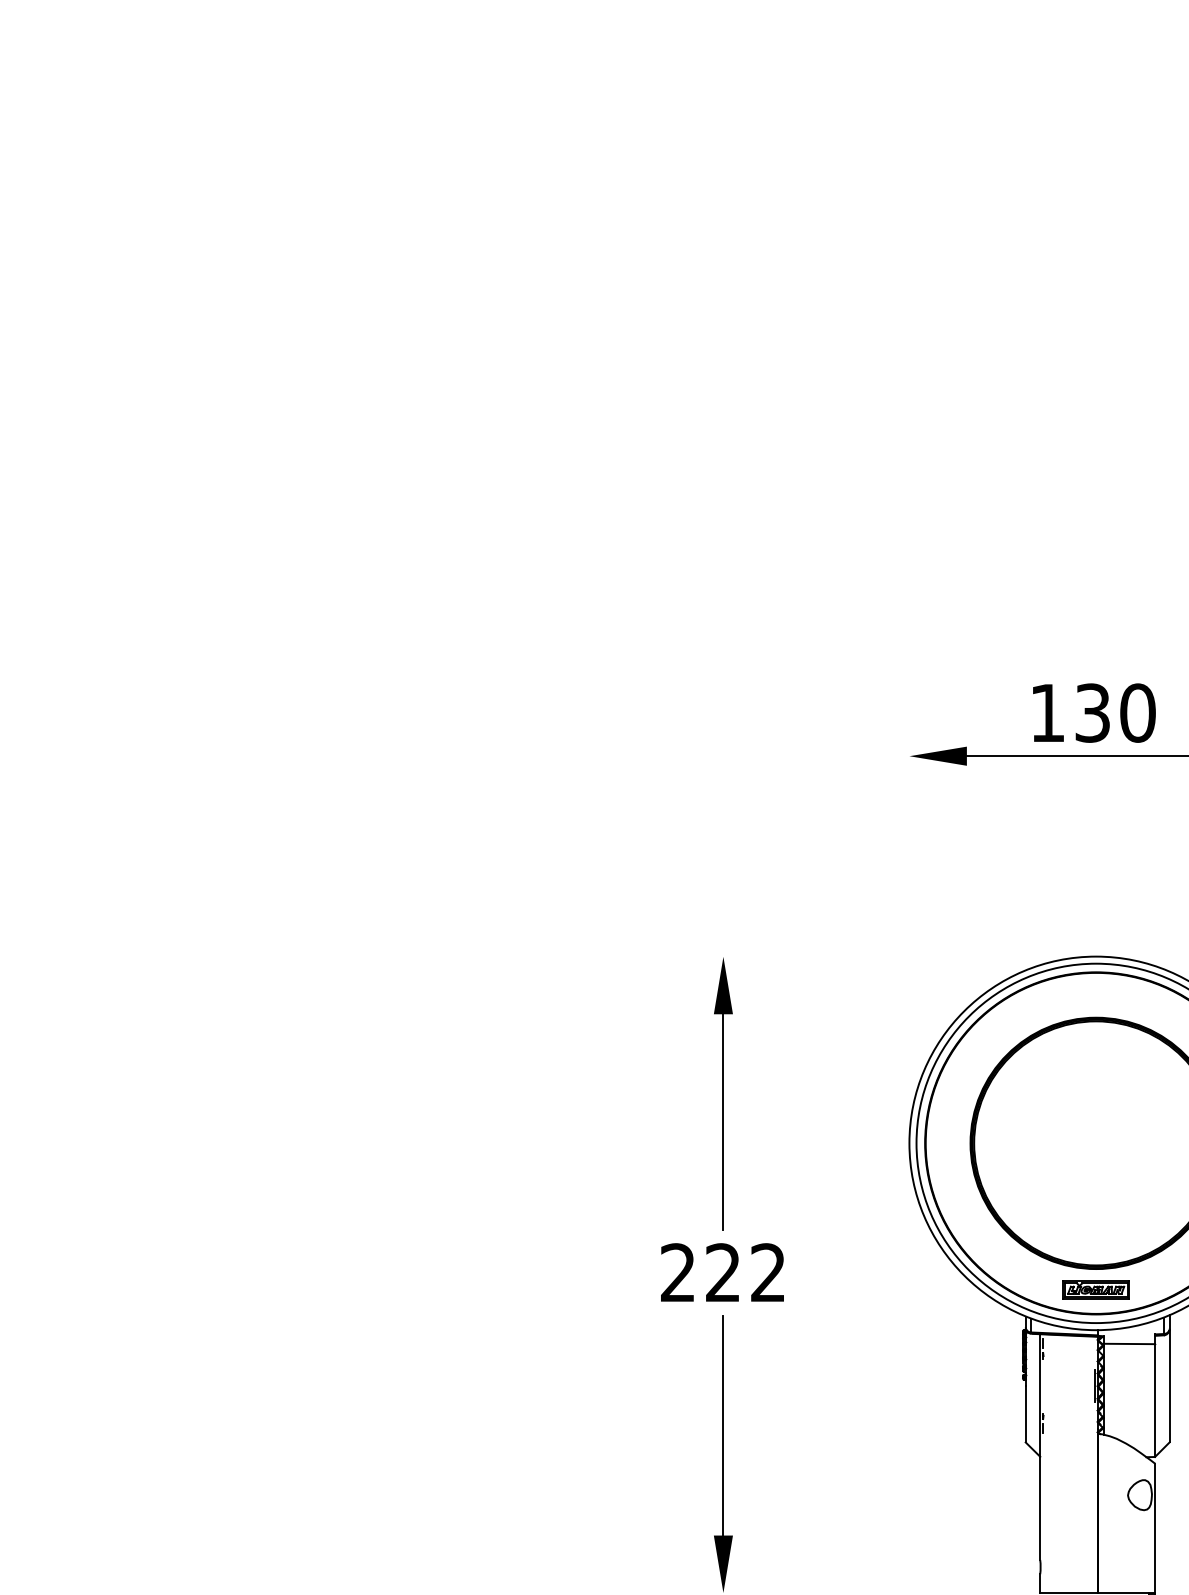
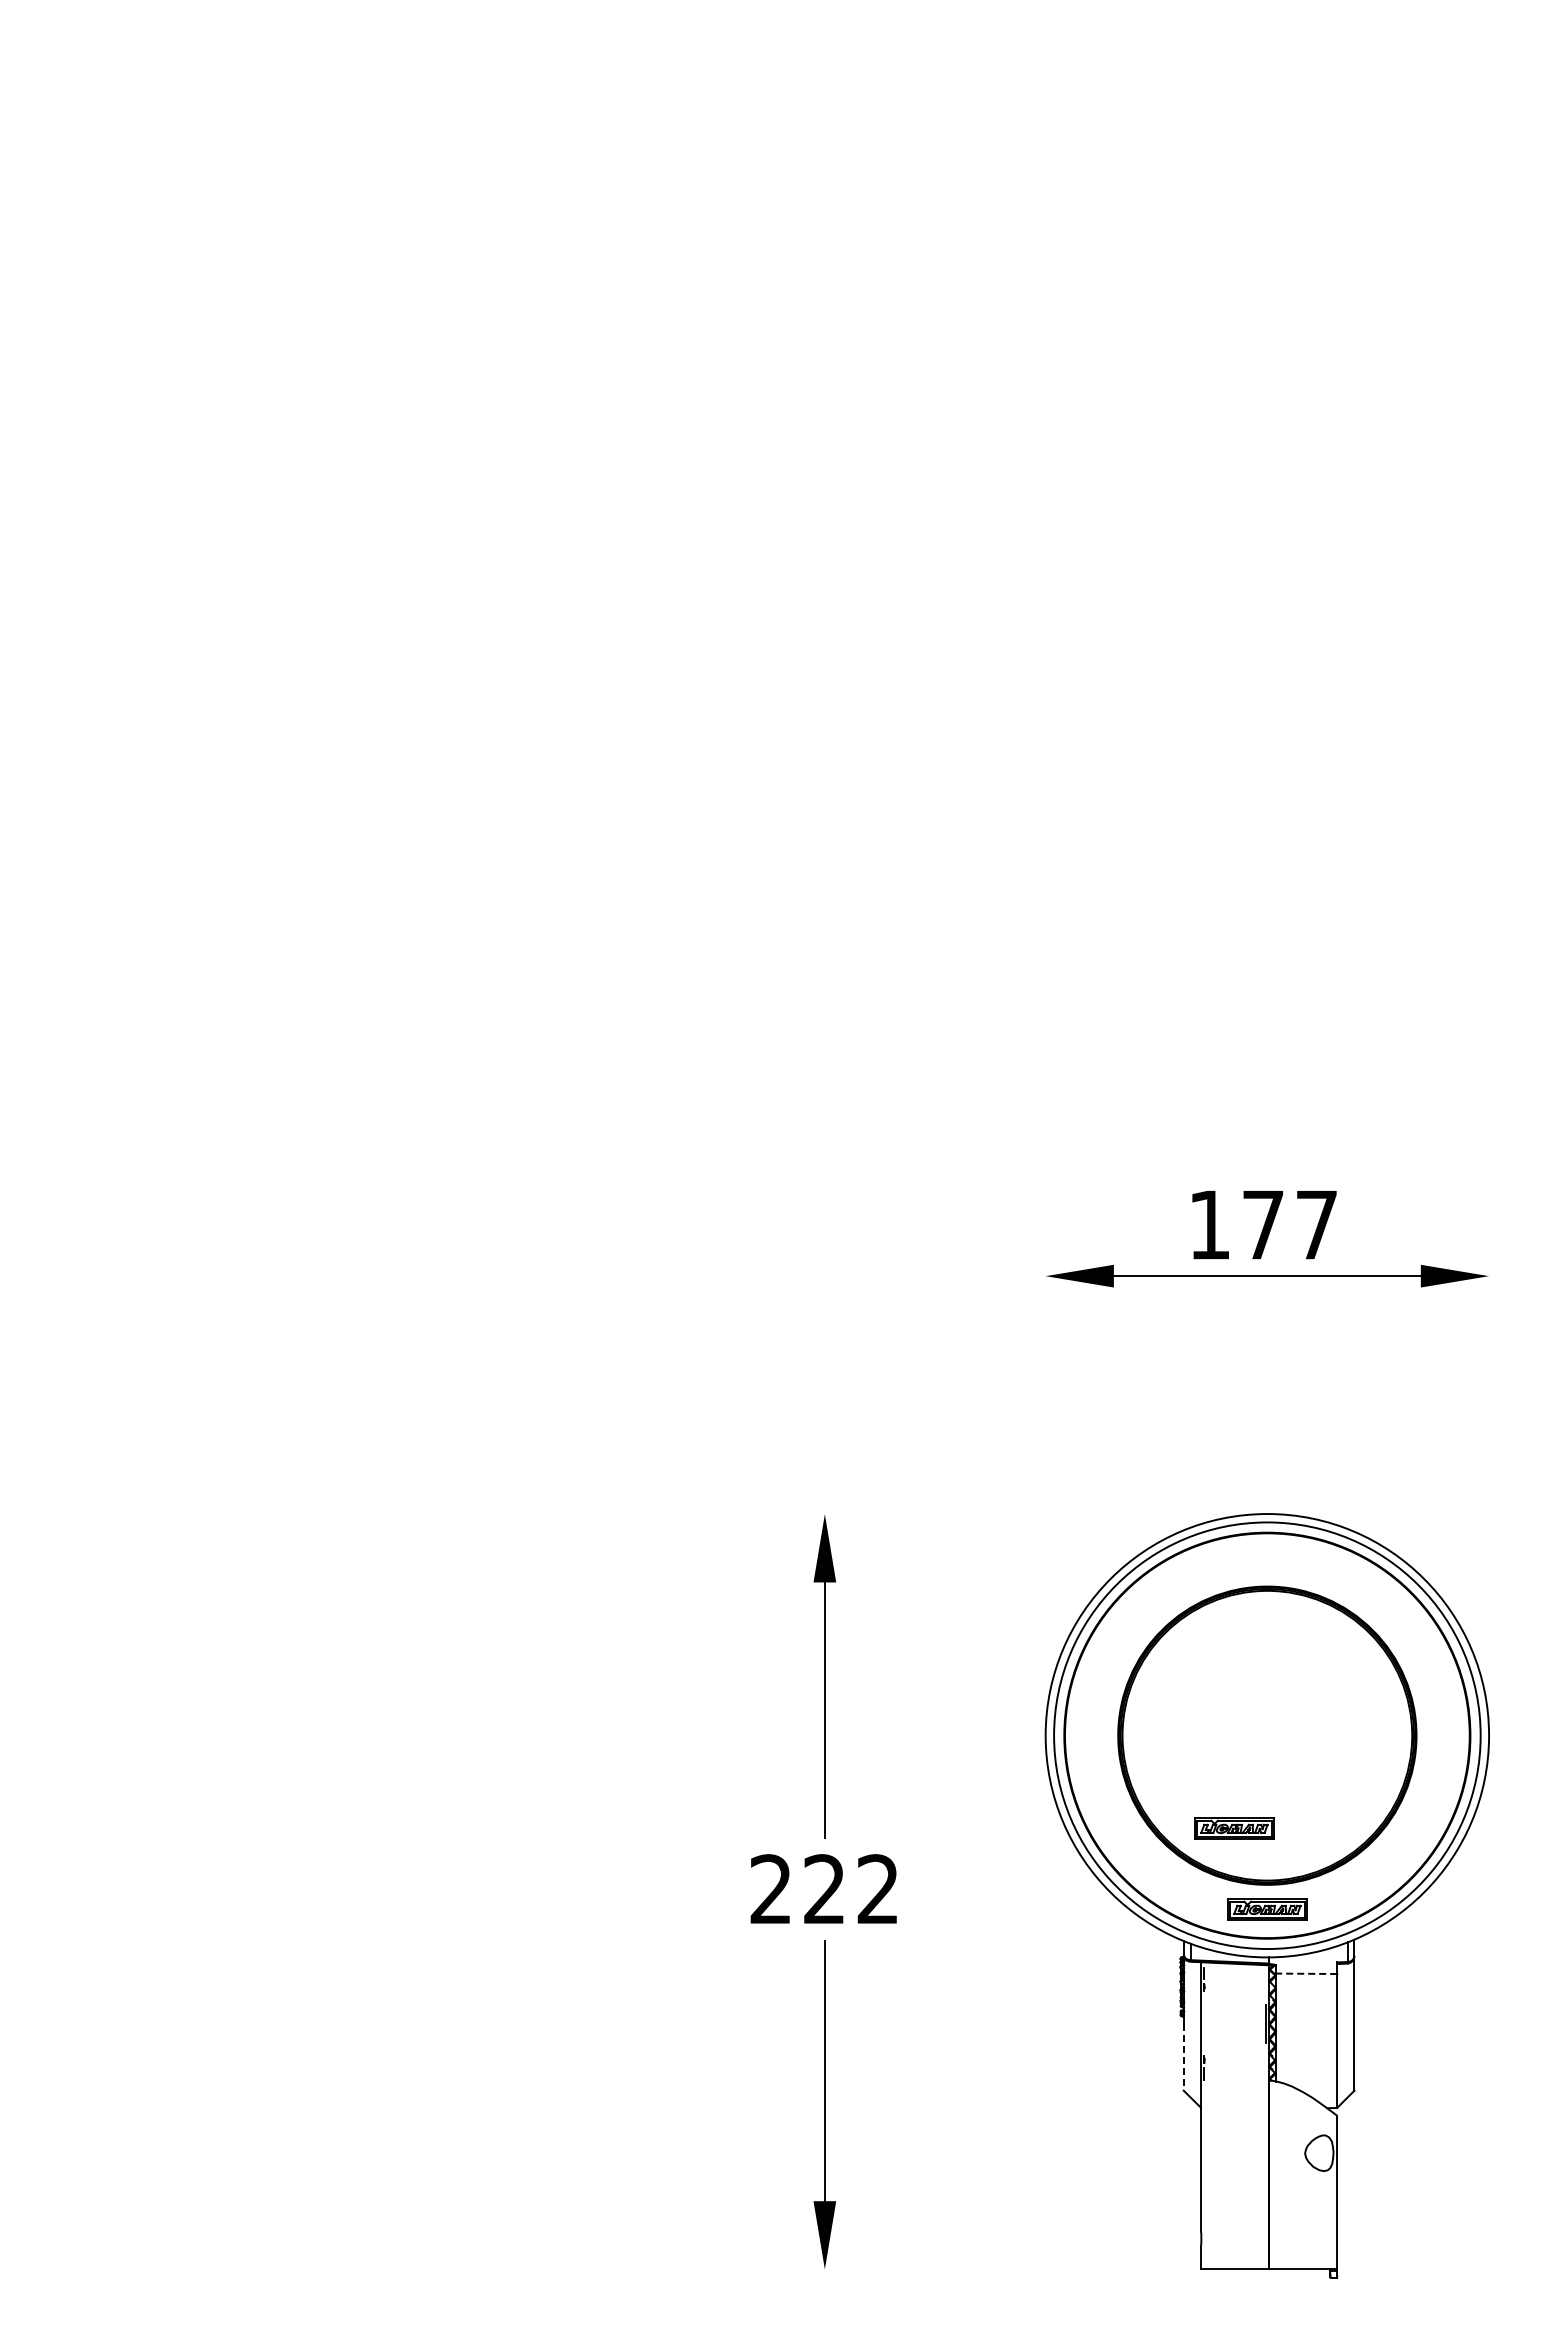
text: (1115, 712) -> (1290, 1224), 130 -> 177
part: (1068, 1221) -> (1234, 1828), added
line: (1129, 1343) -> (1306, 1973), solid -> dashed
line: (1025, 1414) -> (1183, 2057), solid -> dashed

